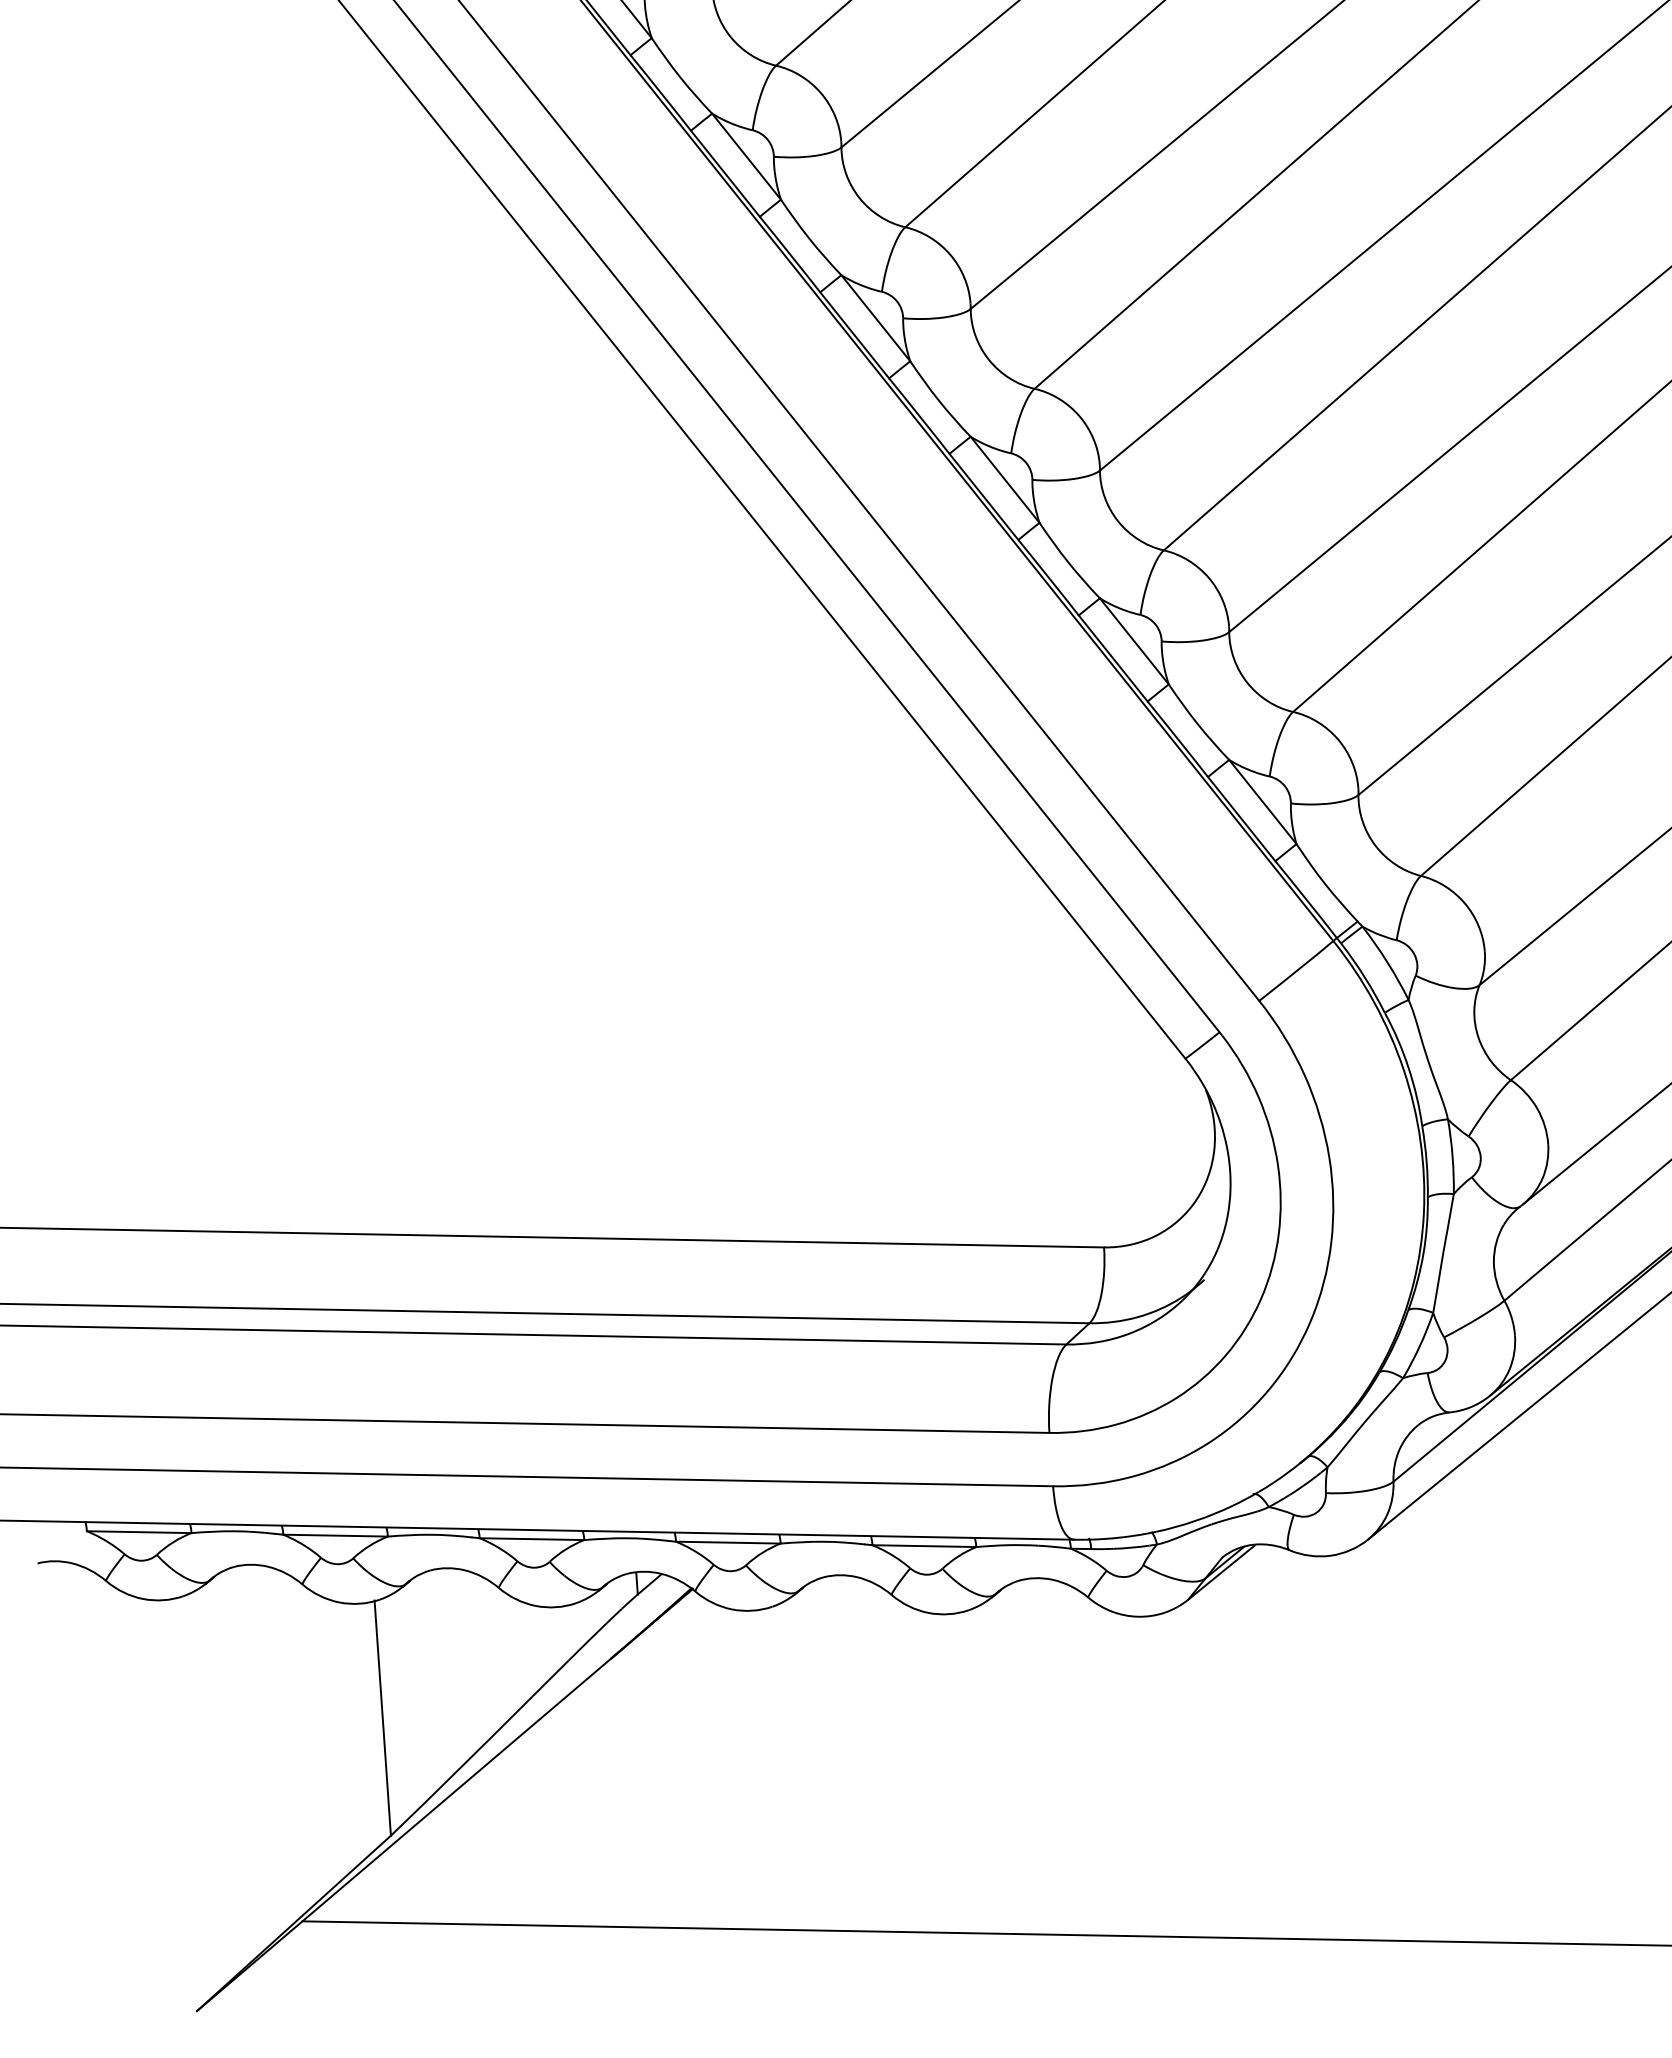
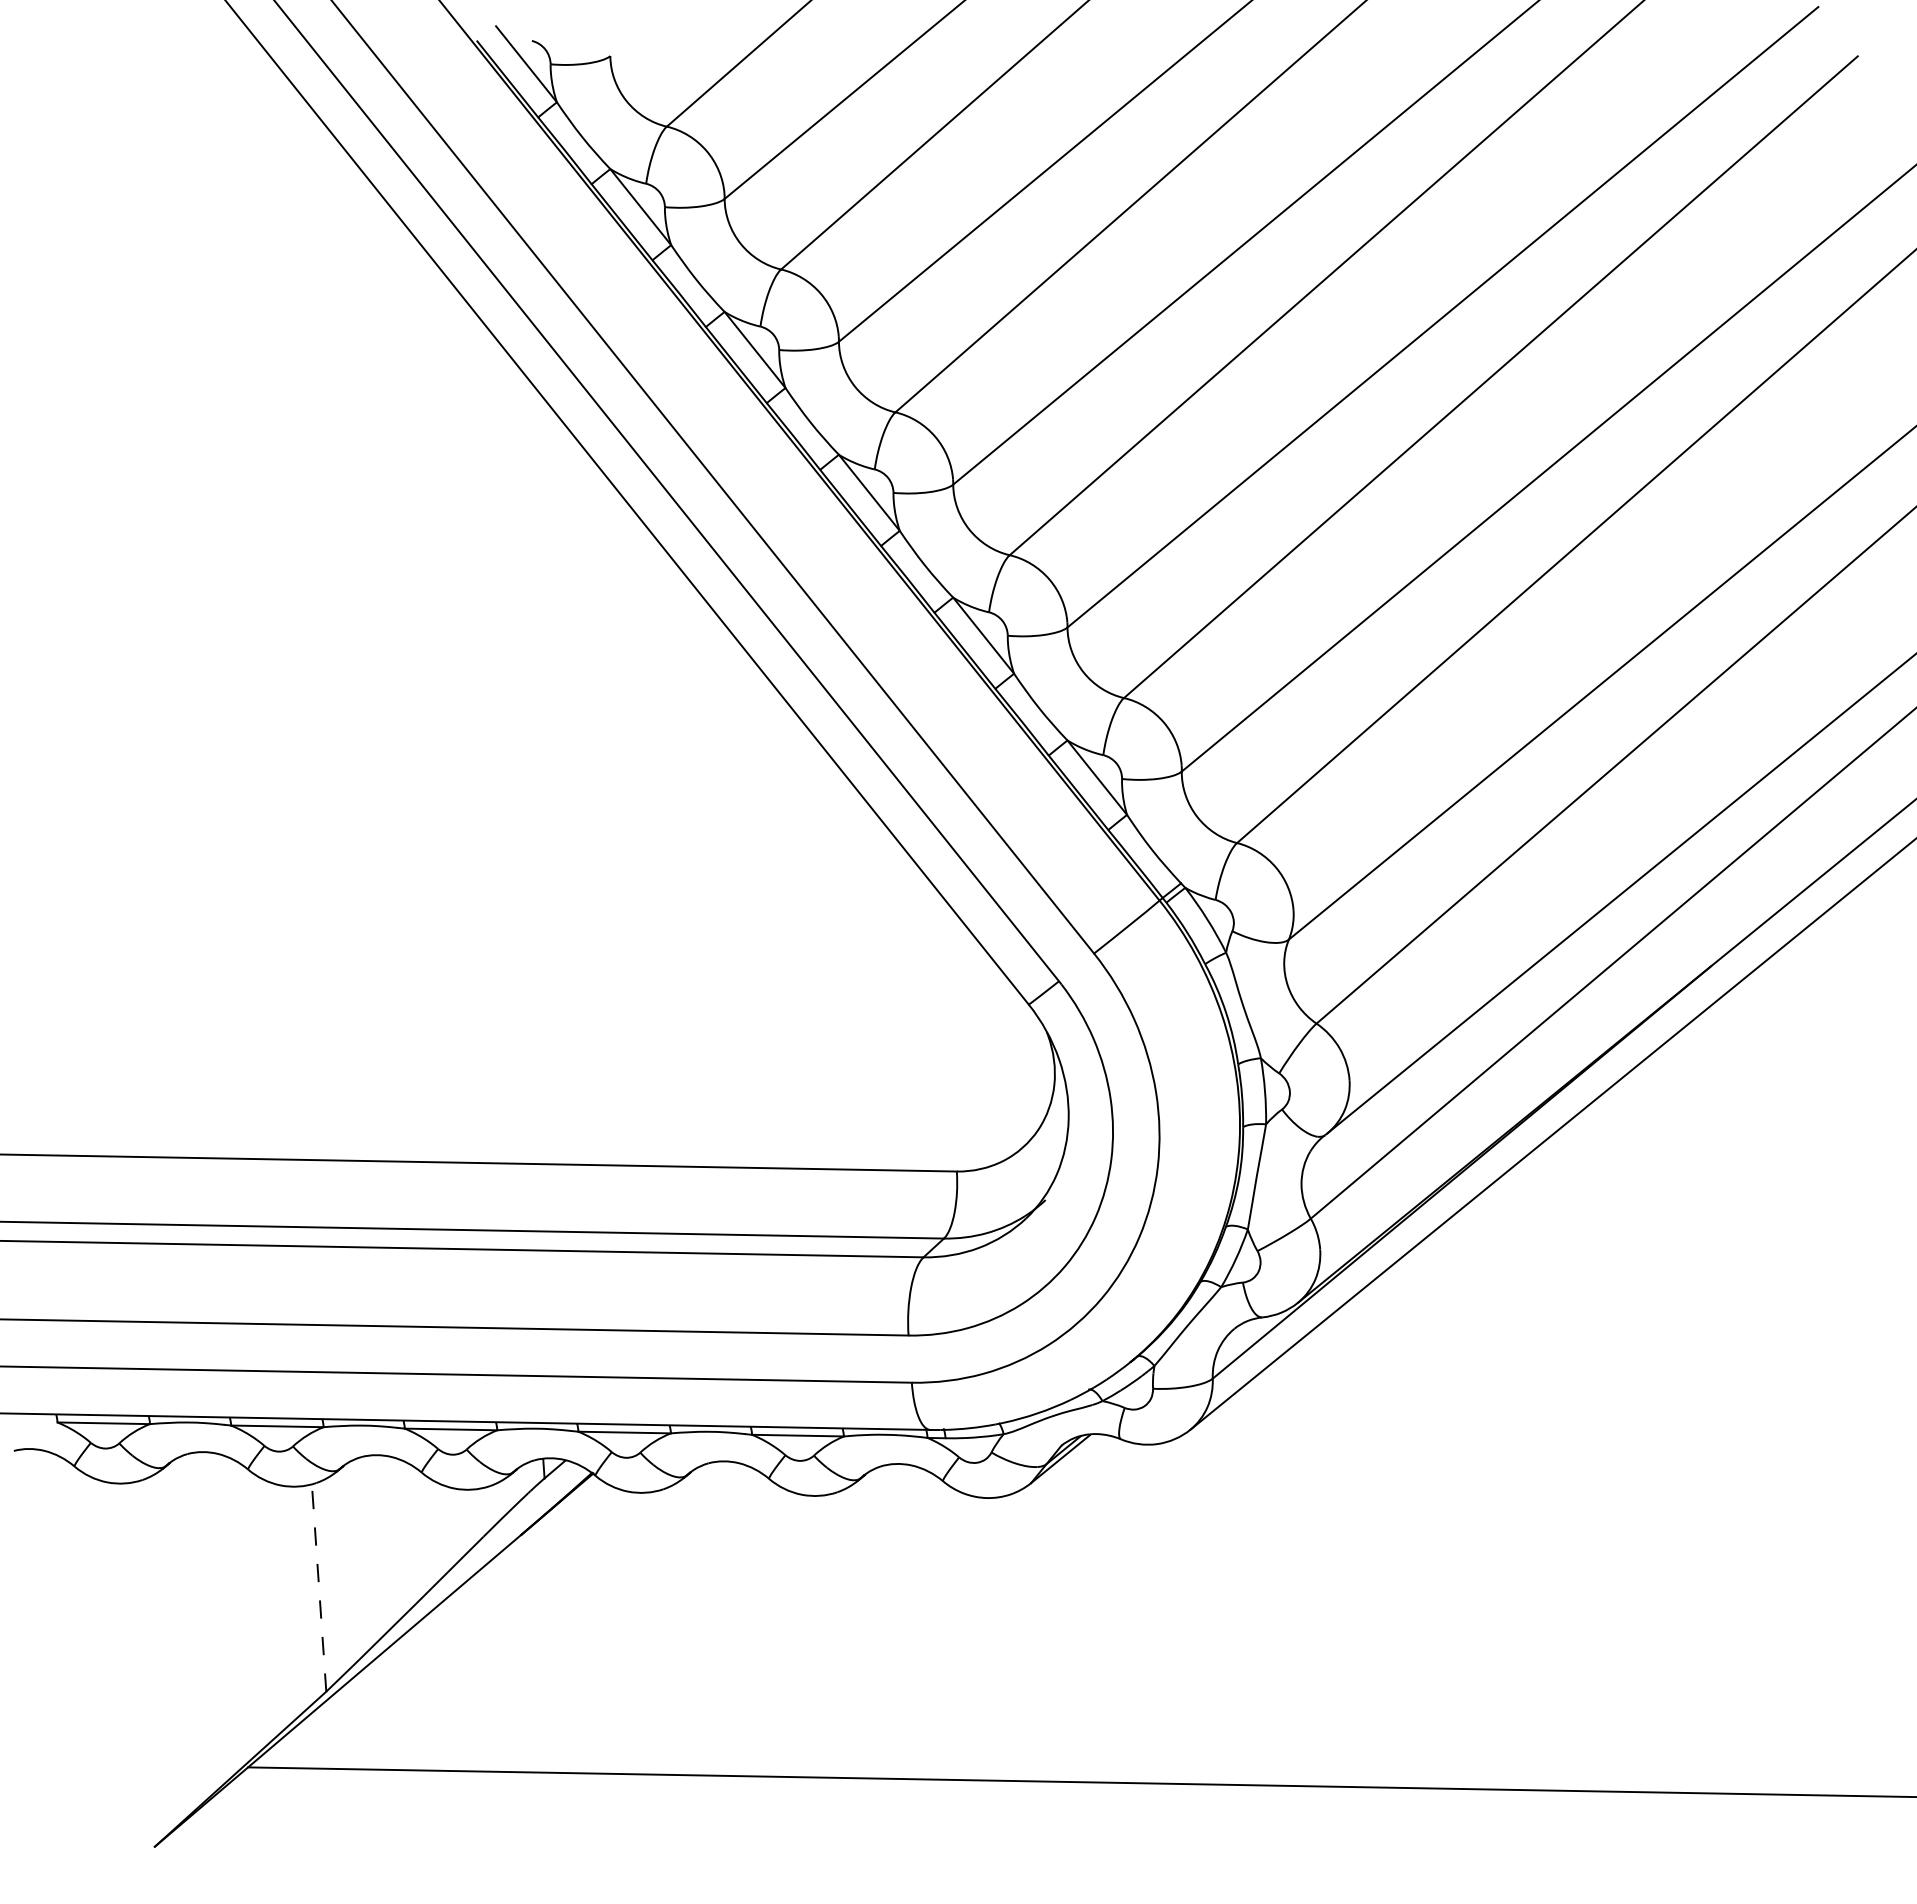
line: (383, 1717) -> (319, 1587), solid -> dashed

